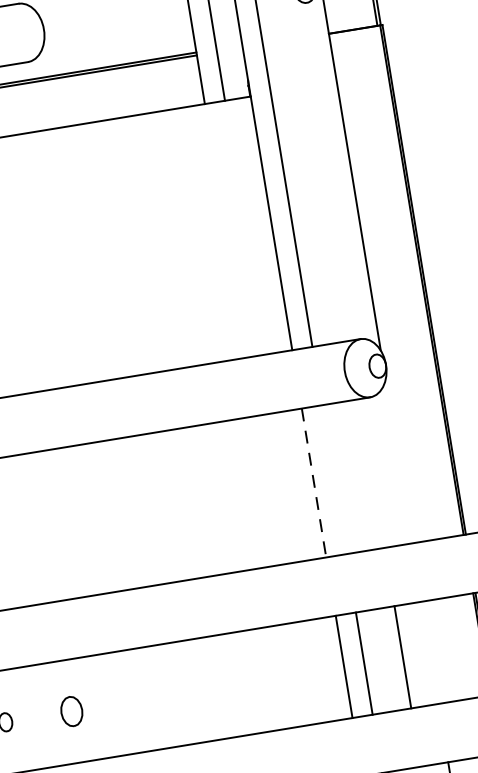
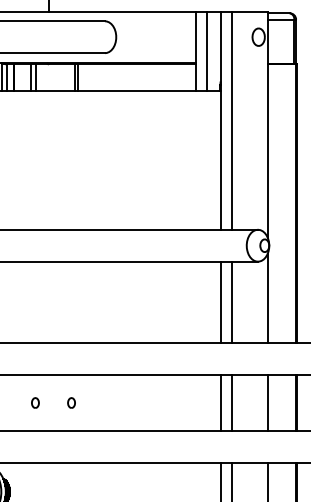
line: (398, 461) -> (267, 298), added
line: (333, 479) -> (231, 302), added
line: (313, 483) -> (220, 302), dashed -> solid
line: (402, 658) -> (267, 403), moved
part: (71, 710) -> (71, 402), size x0.62

